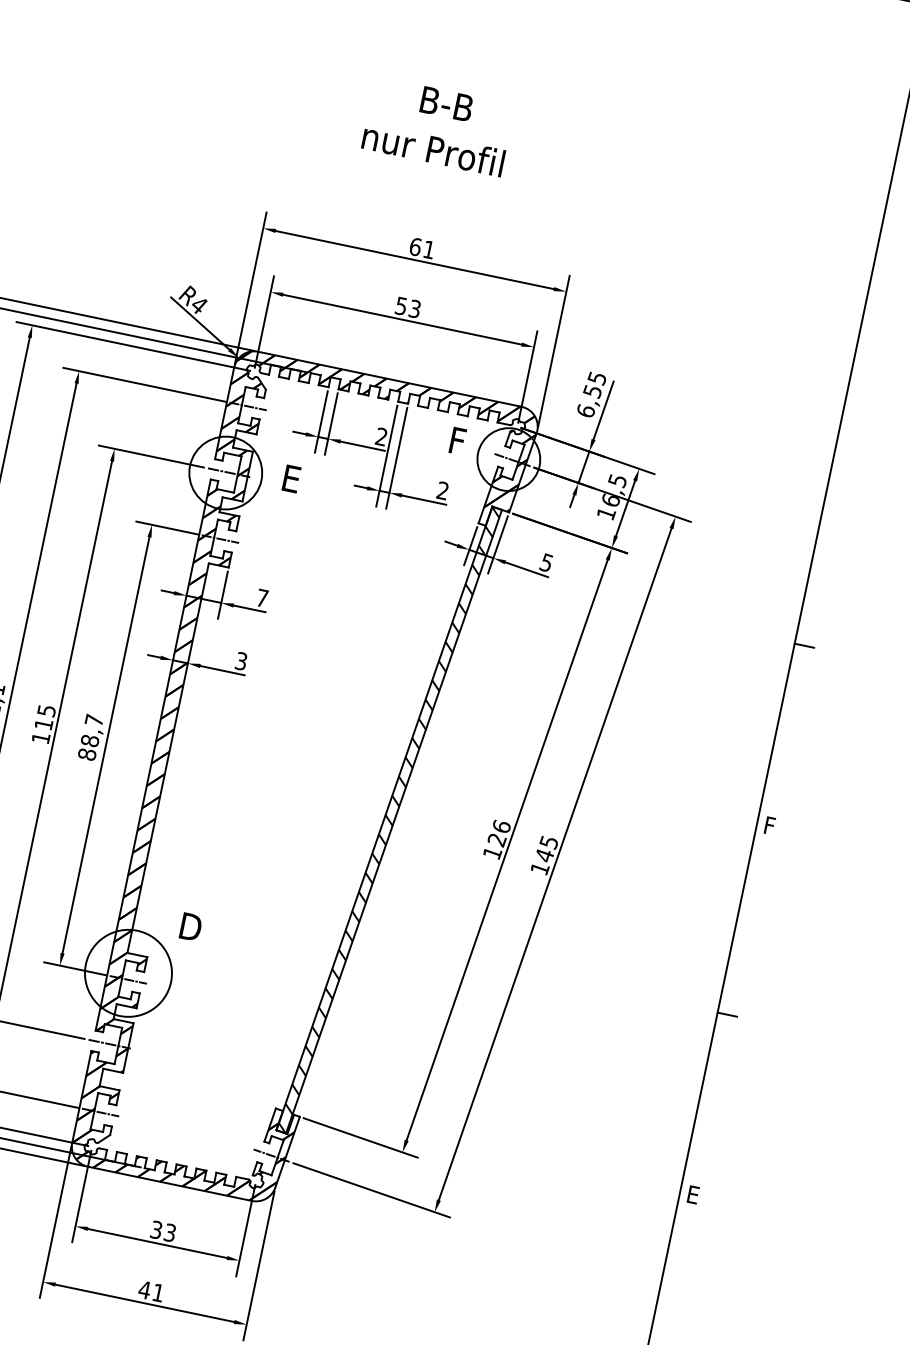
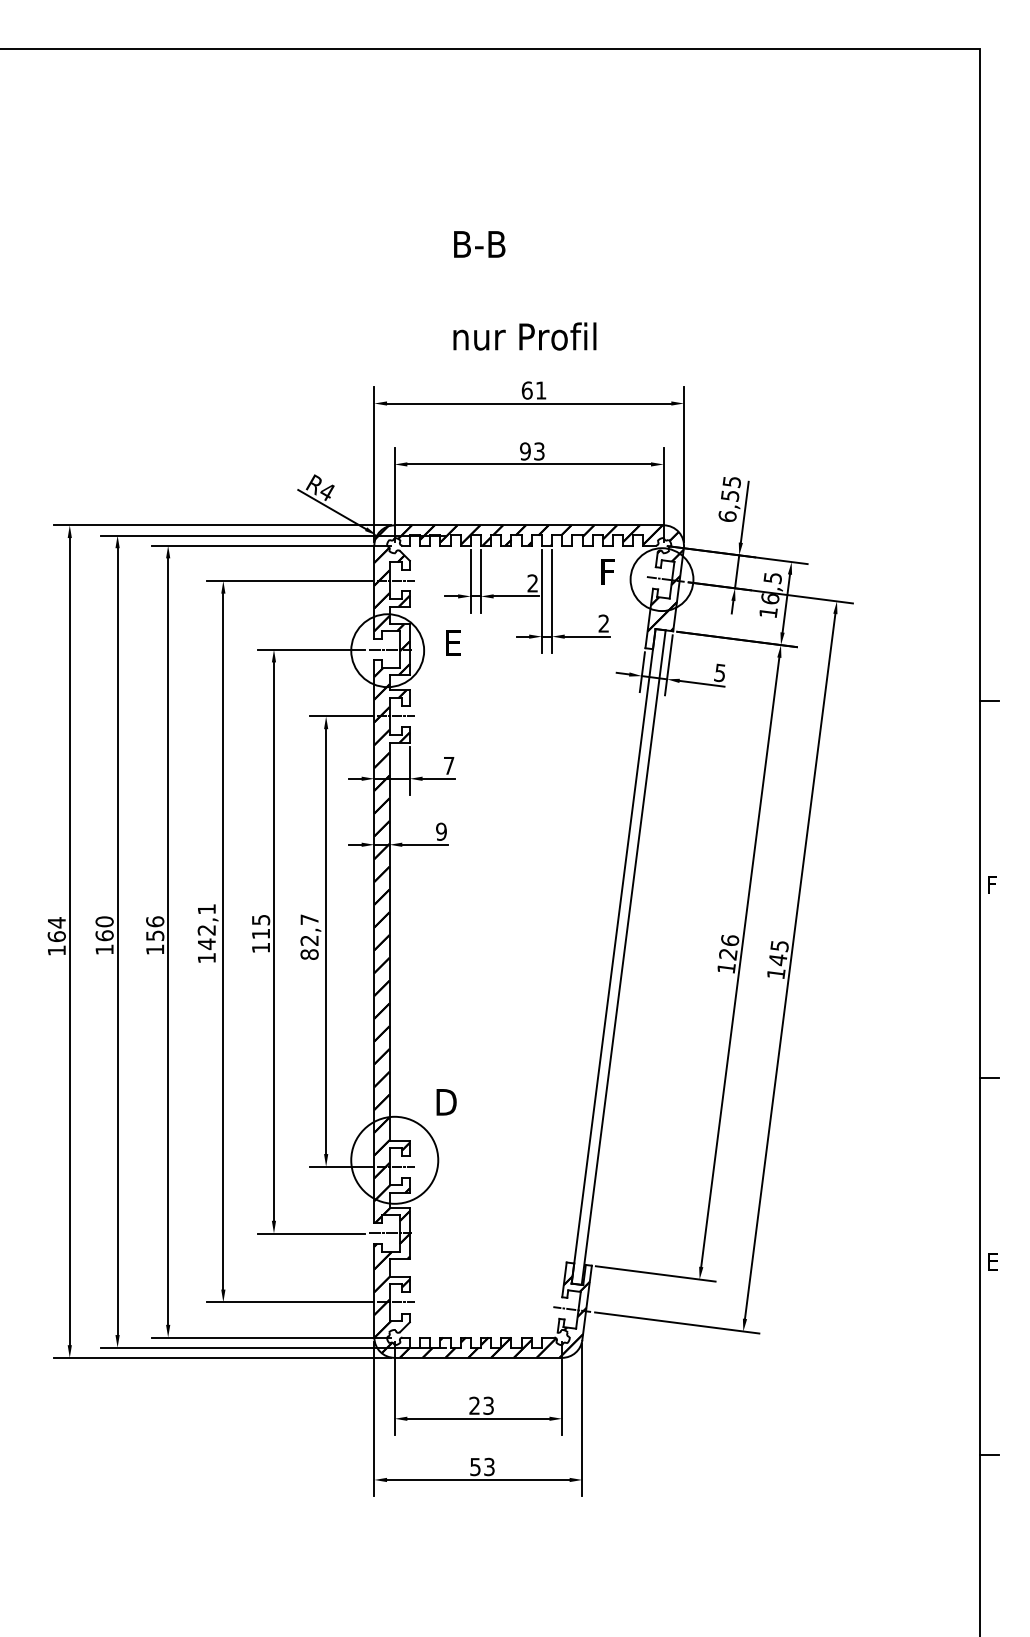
text: (446, 104) -> (479, 244), moved
text: (433, 149) -> (524, 336), moved
text: (401, 306) -> (525, 451), 53 -> 93
text: (241, 661) -> (441, 831), 3 -> 9
text: (89, 740) -> (309, 940), 88,7 -> 82,7
hatch: (389, 819) -> (618, 956), removed
text: (156, 1229) -> (474, 1405), 33 -> 23
text: (150, 1290) -> (481, 1466), 41 -> 53

